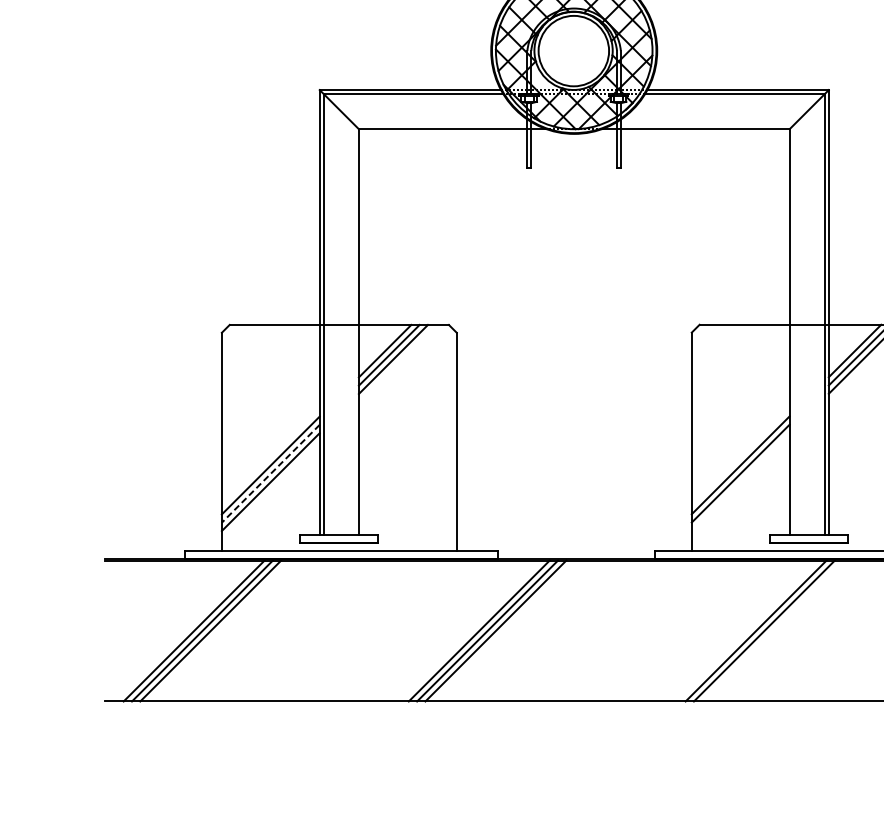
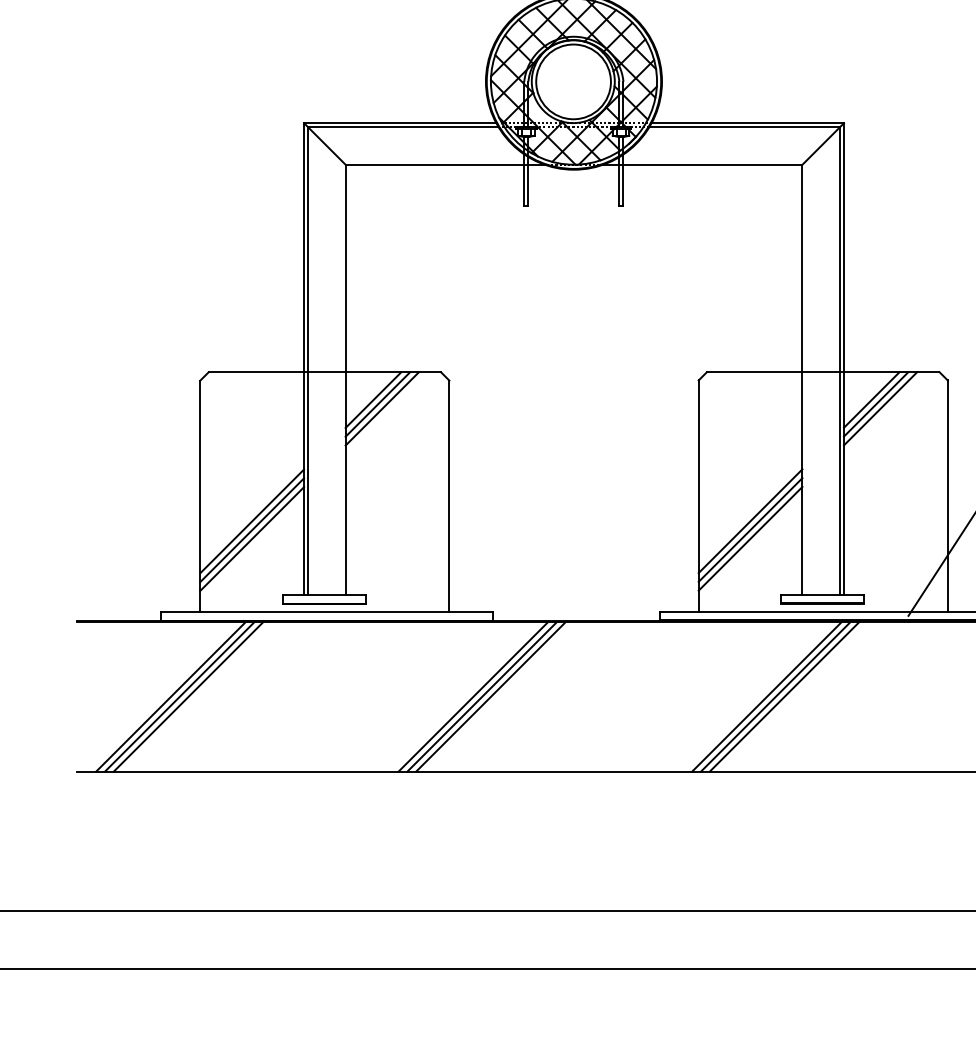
line: (270, 474) -> (251, 530), dashed -> solid
line: (740, 481) -> (750, 538), added
line: (772, 630) -> (784, 696), added

